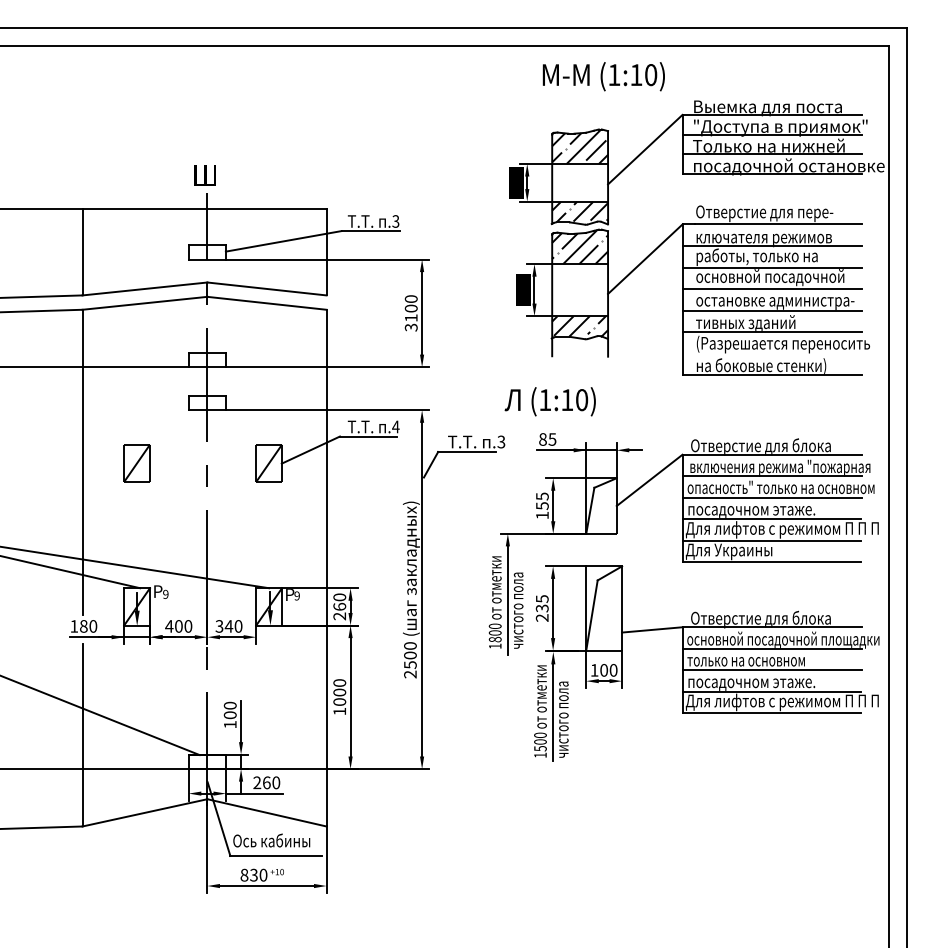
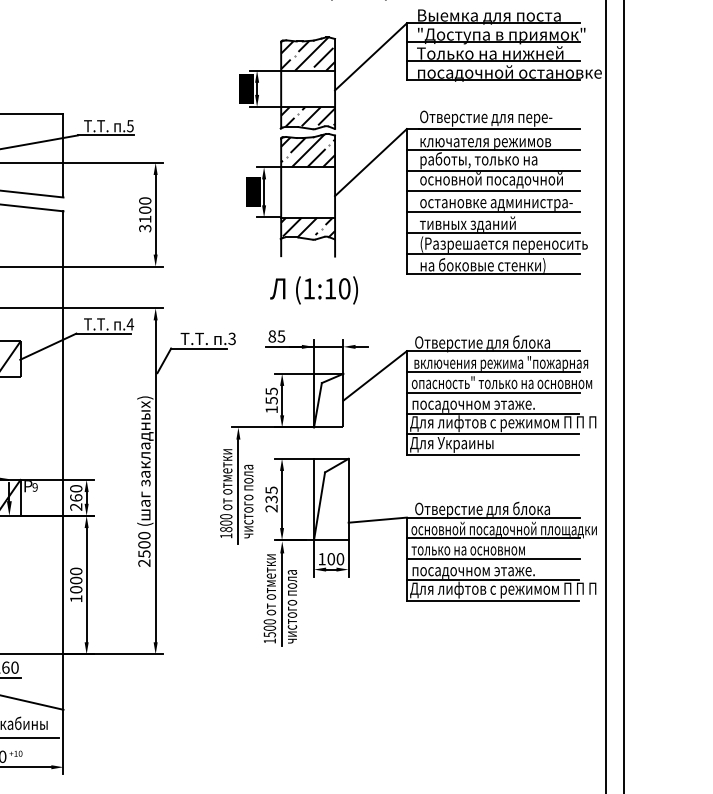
text: (395, 221) -> (130, 126), .3 -> .5
line: (771, 353) -> (492, 253), added
text: (549, 401) -> (313, 290), moved

